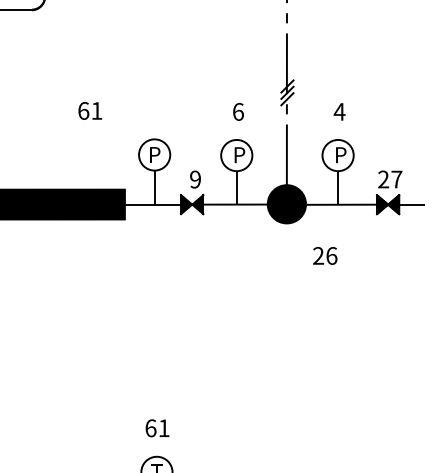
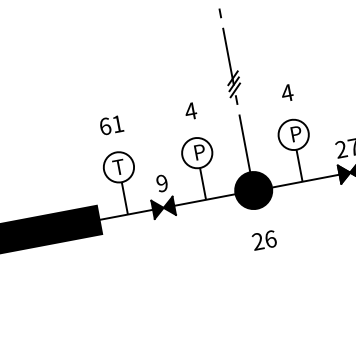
text: (90, 110) -> (111, 124), moved
text: (238, 111) -> (190, 110), 6 -> 4
text: (154, 154) -> (118, 166), P -> Т
text: (325, 255) -> (264, 239), moved

